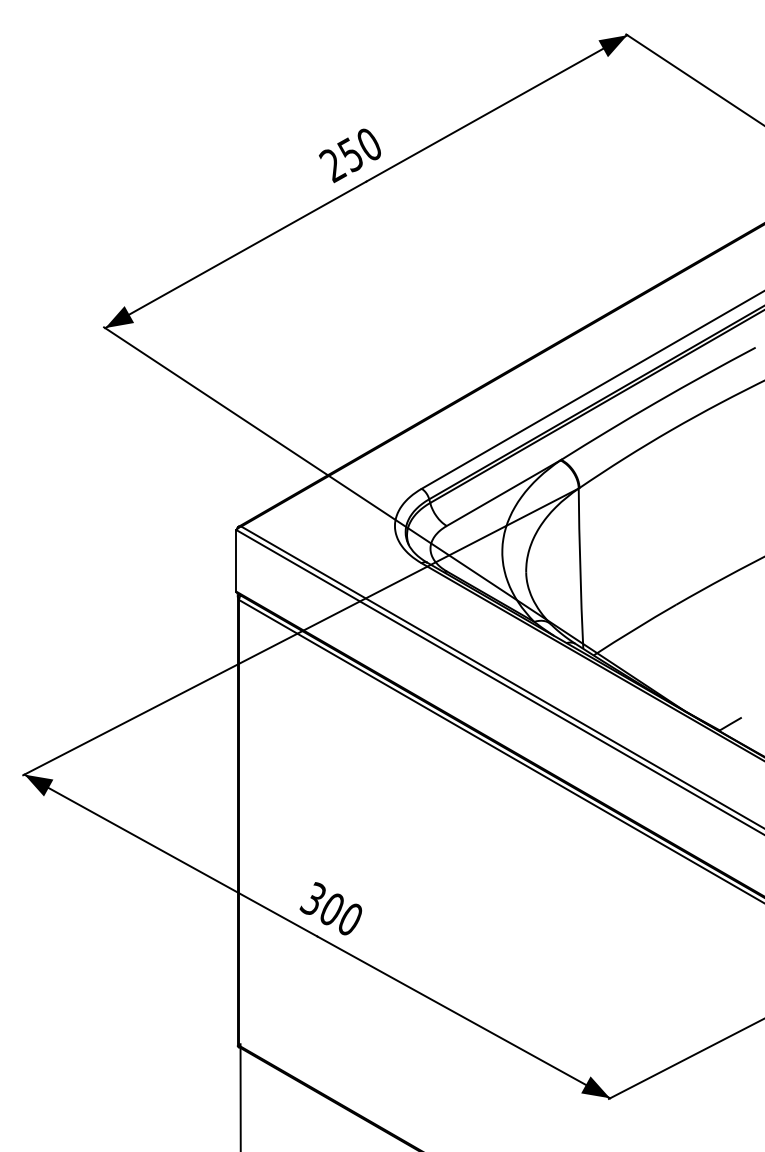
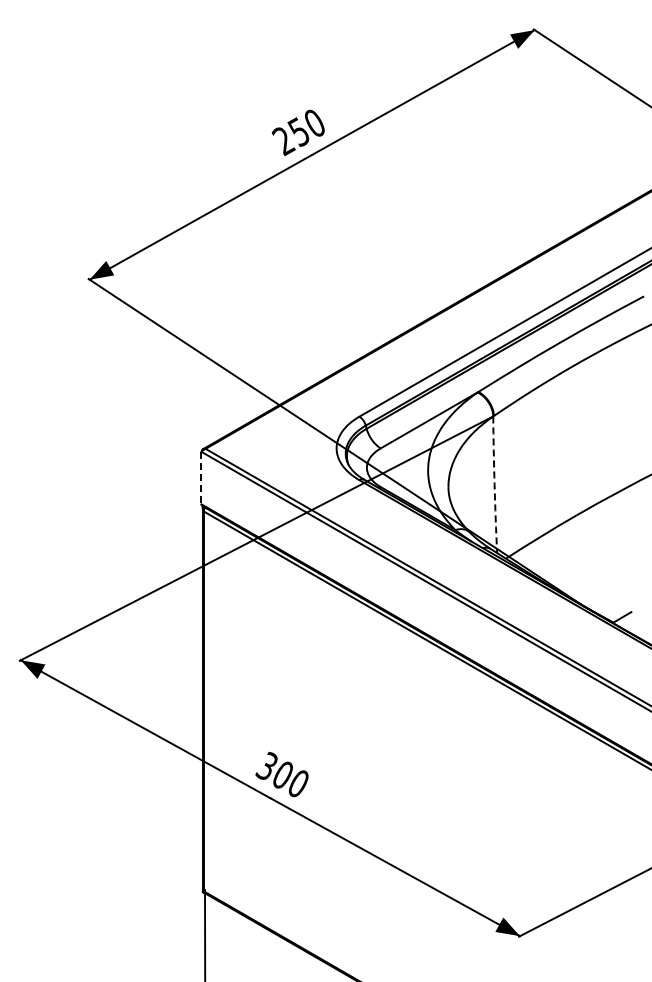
line: (236, 561) -> (201, 478), solid -> dashed
arc: (580, 568) -> (494, 484), solid -> dashed

